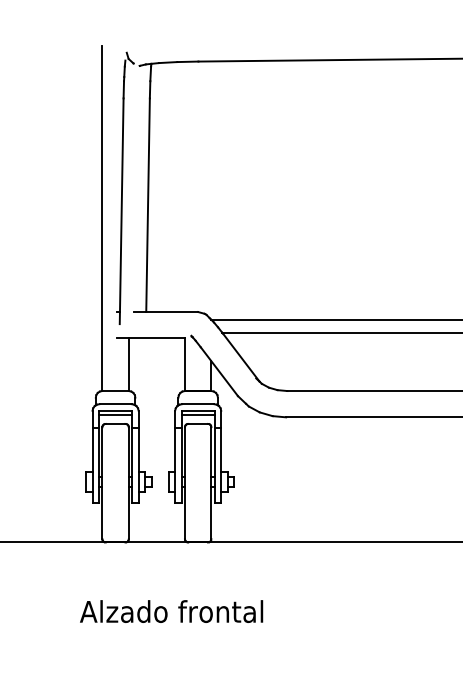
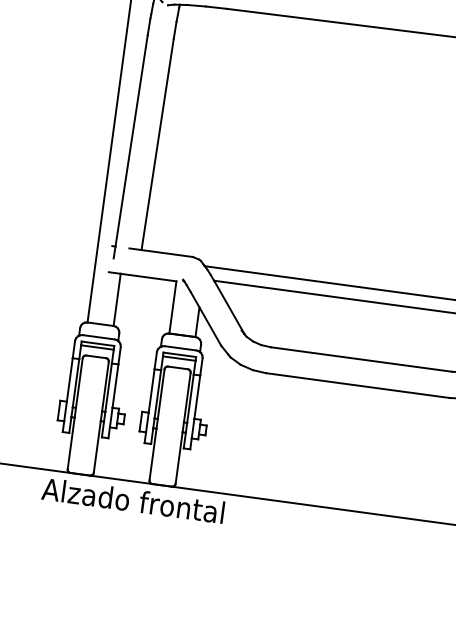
text: (171, 611) -> (133, 500), moved

